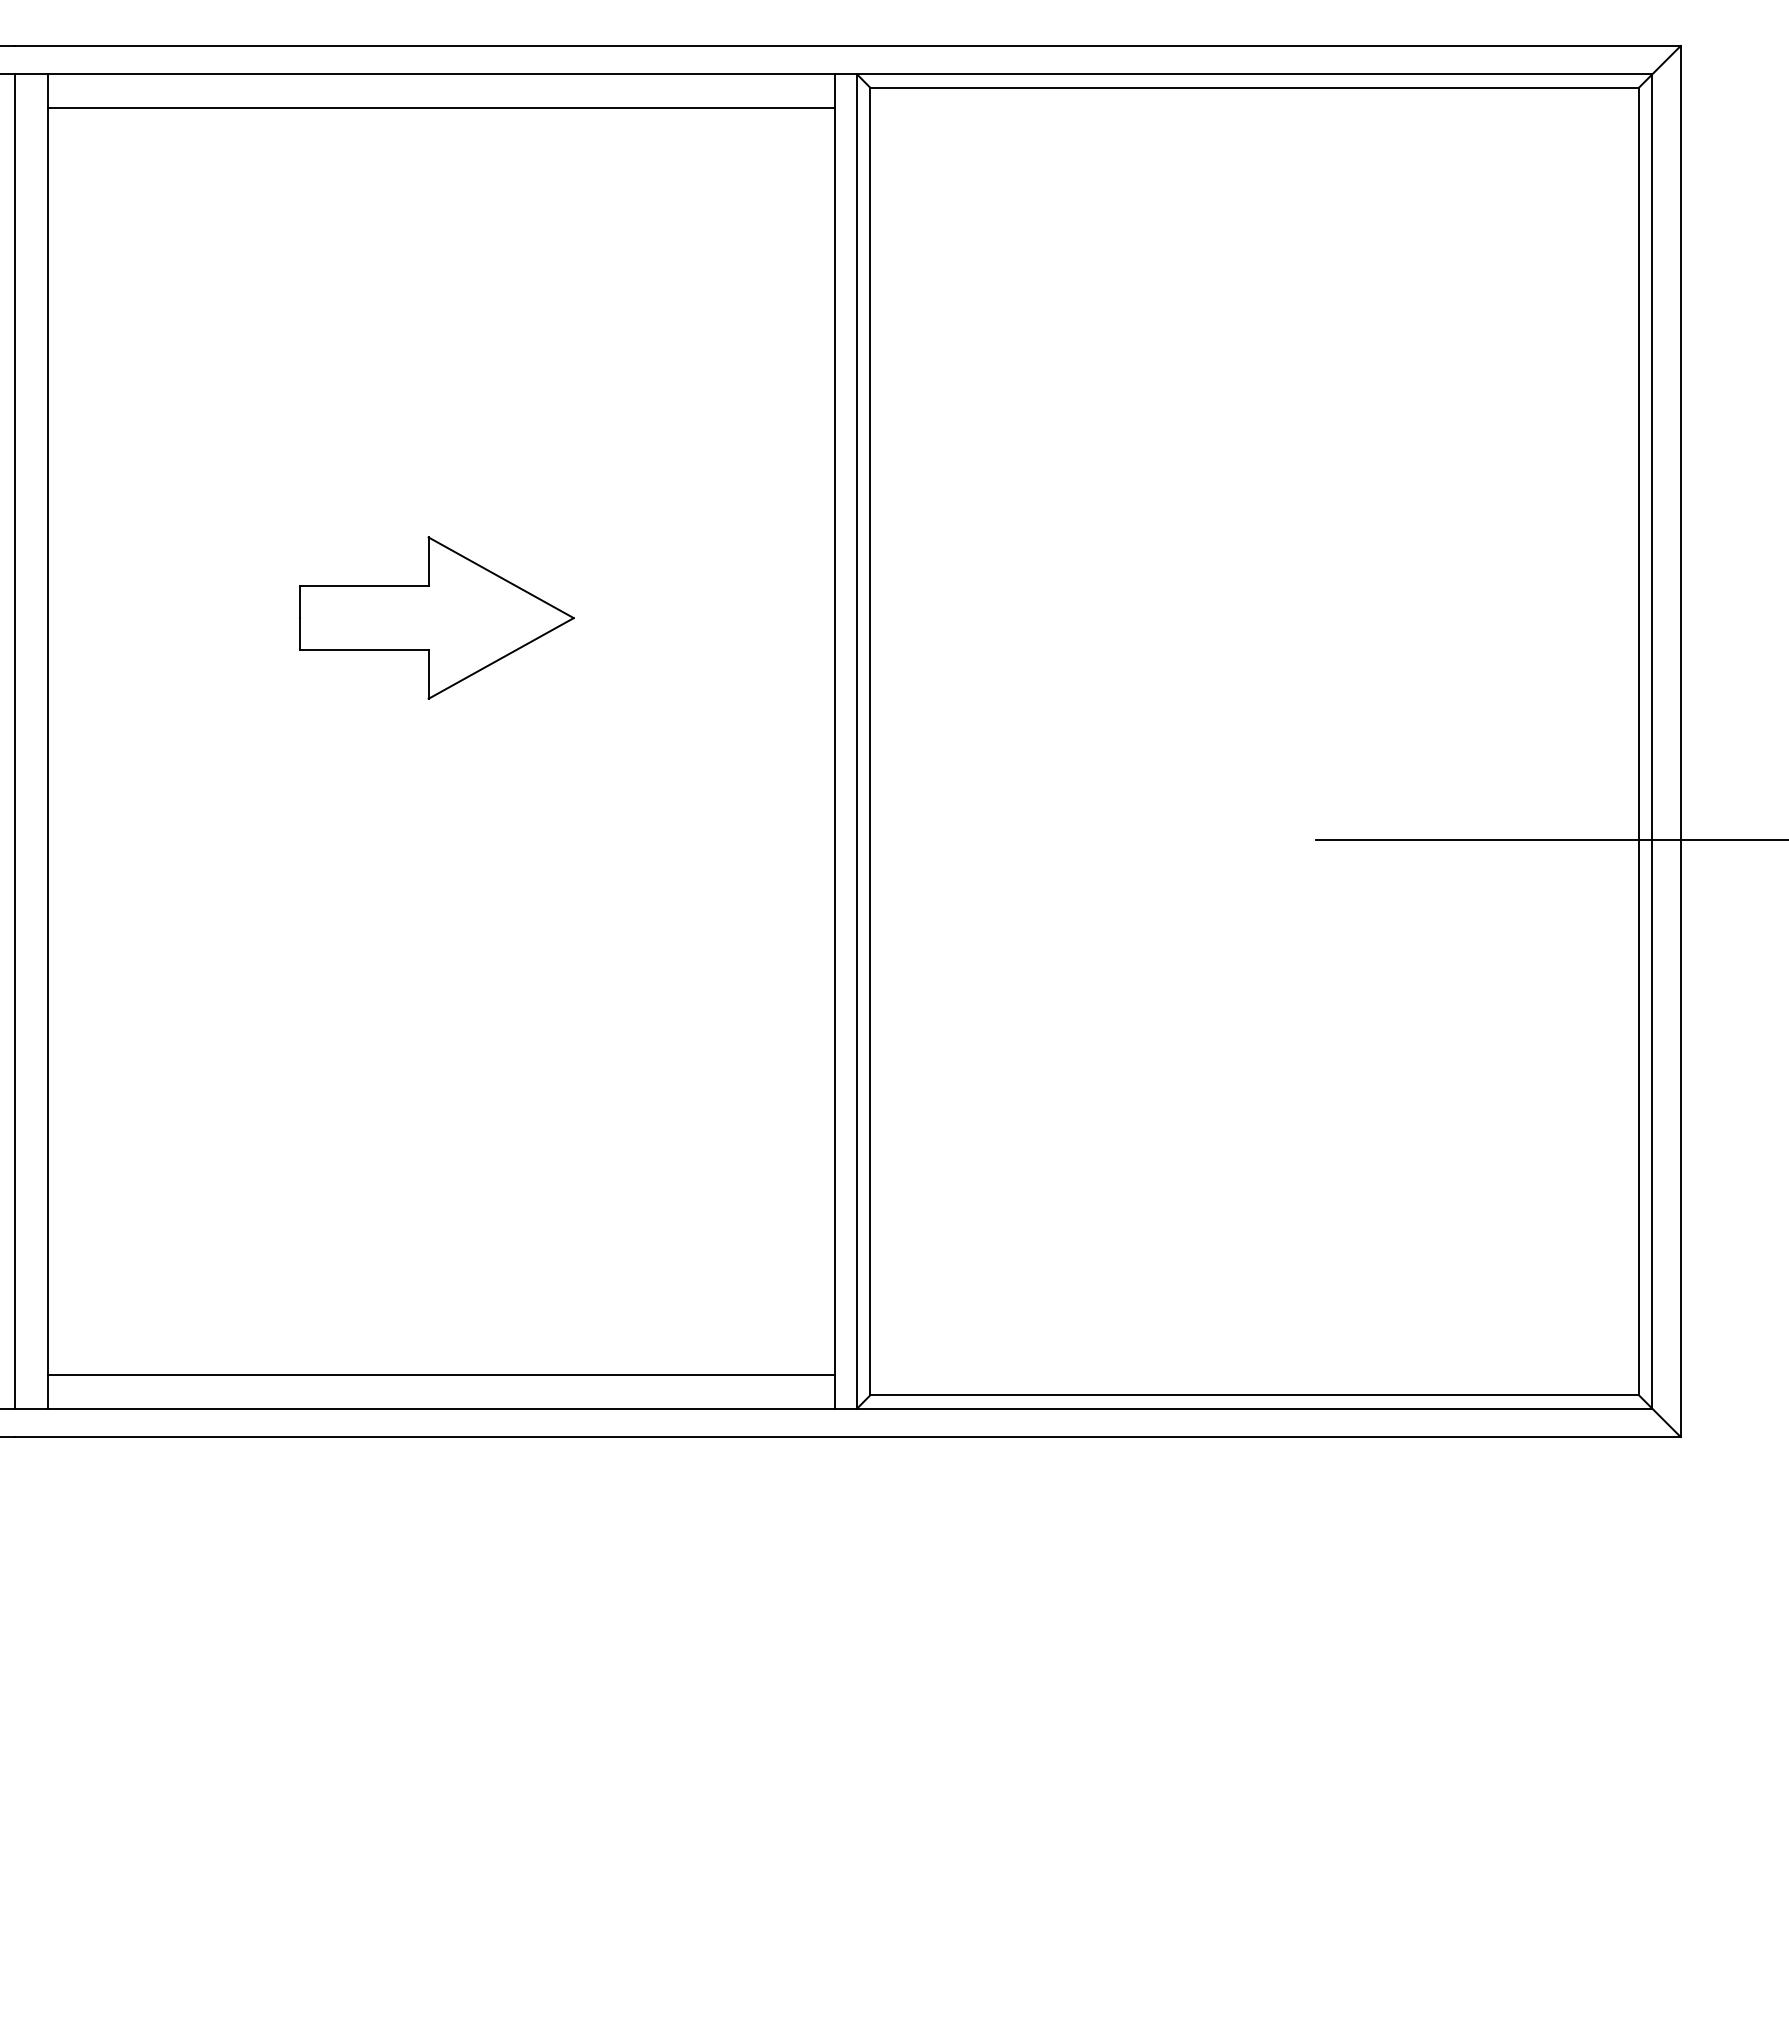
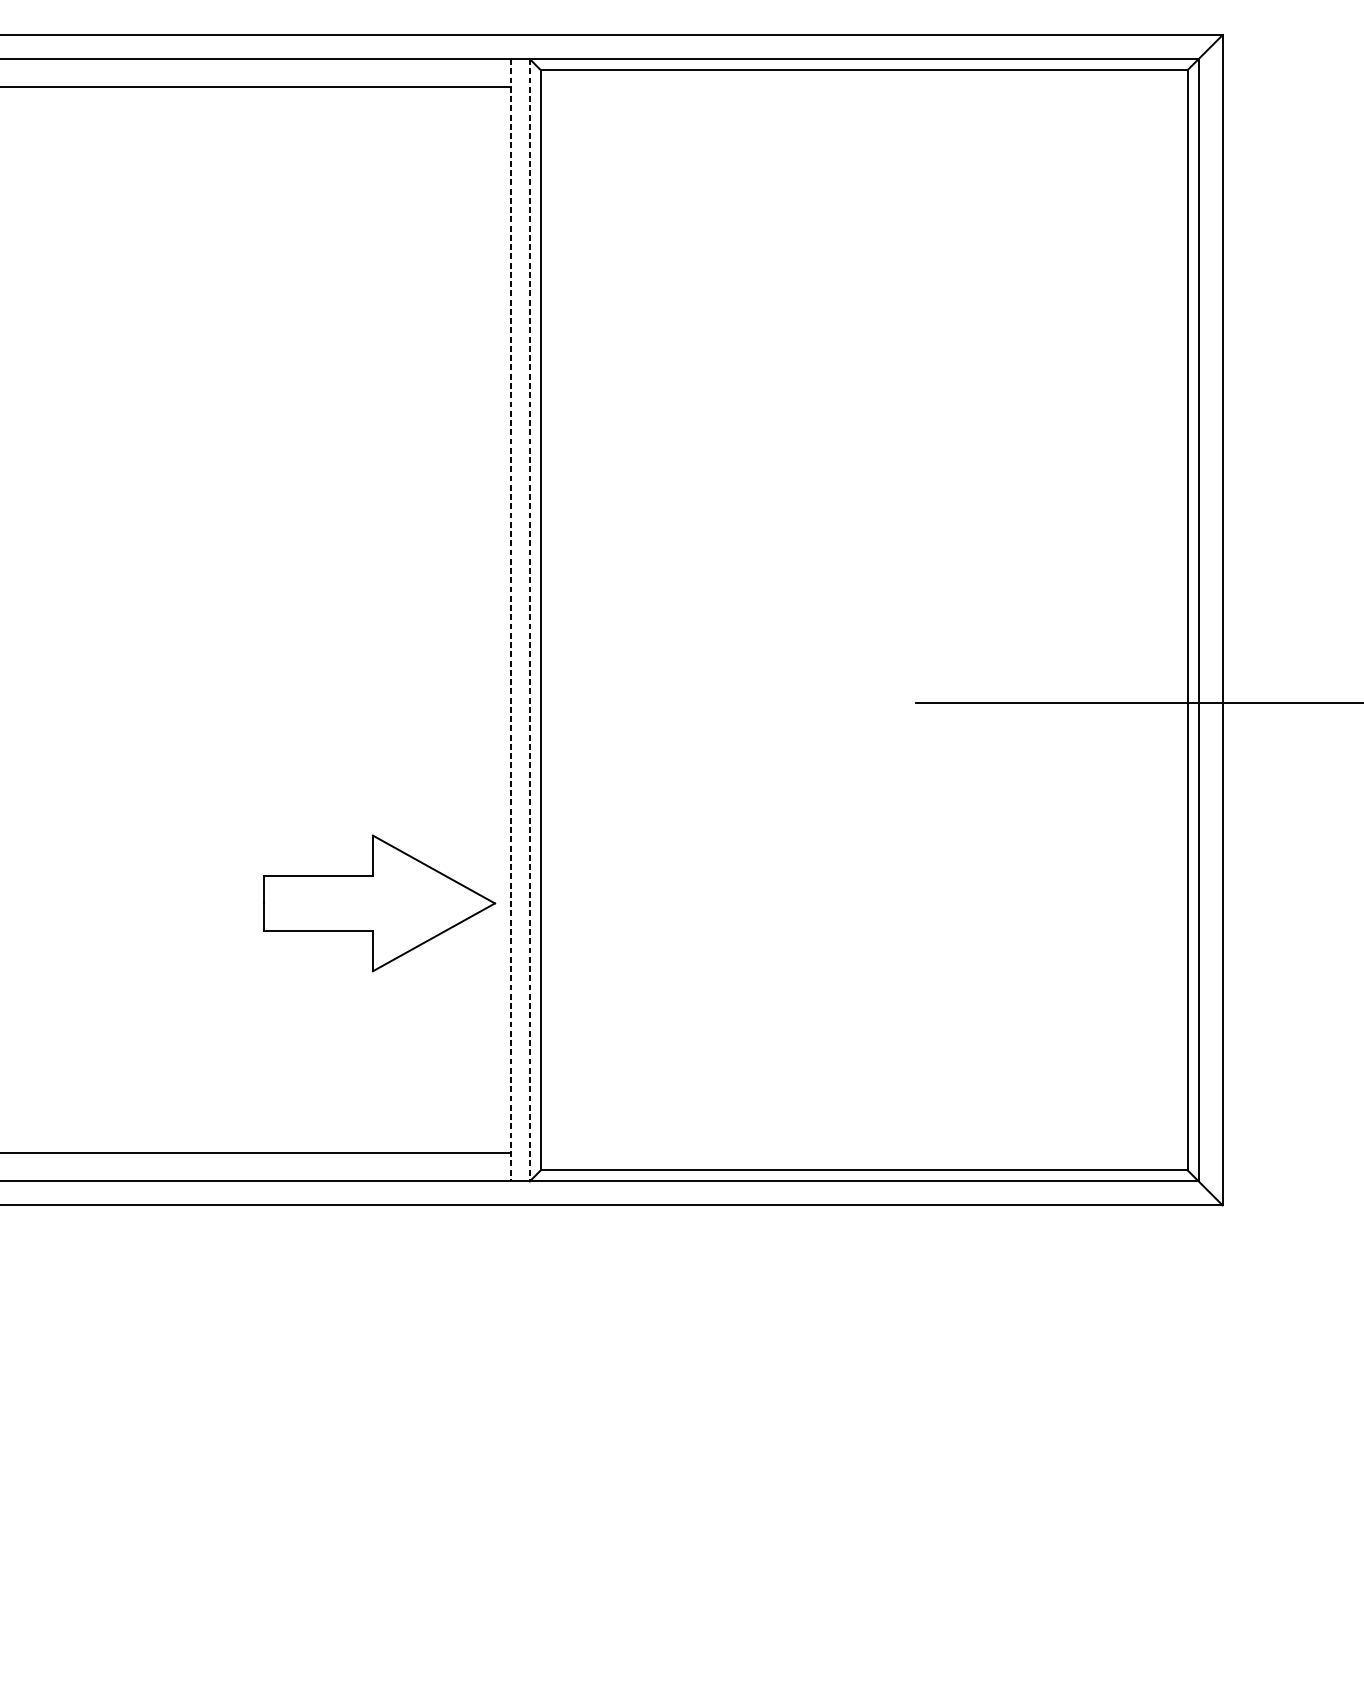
part: (436, 617) -> (379, 902), moved
line: (834, 742) -> (510, 621), solid -> dashed
line: (857, 742) -> (530, 621), solid -> dashed

